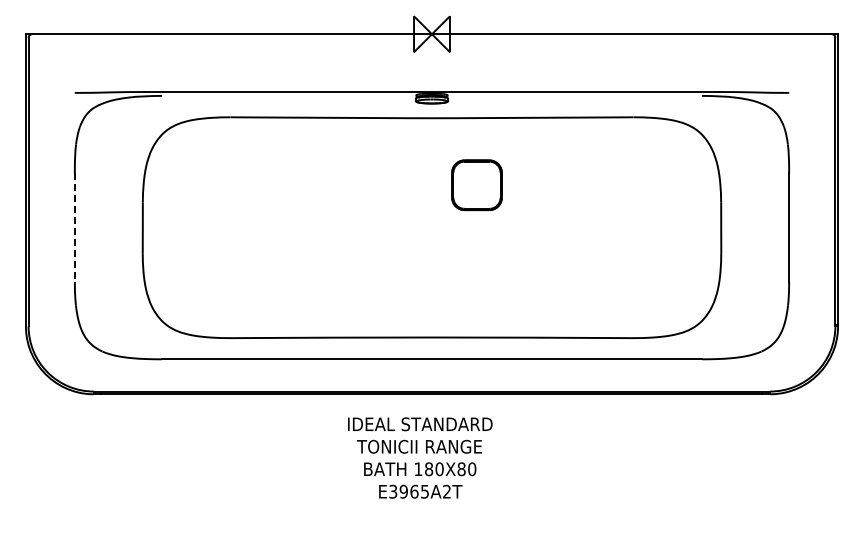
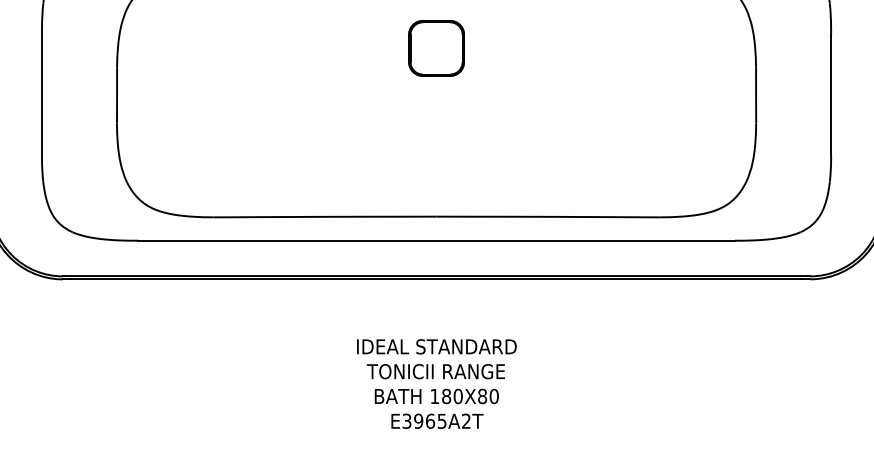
part: (476, 185) -> (436, 48), moved
line: (74, 228) -> (41, 96), dashed -> solid
text: (420, 457) -> (437, 383), moved

